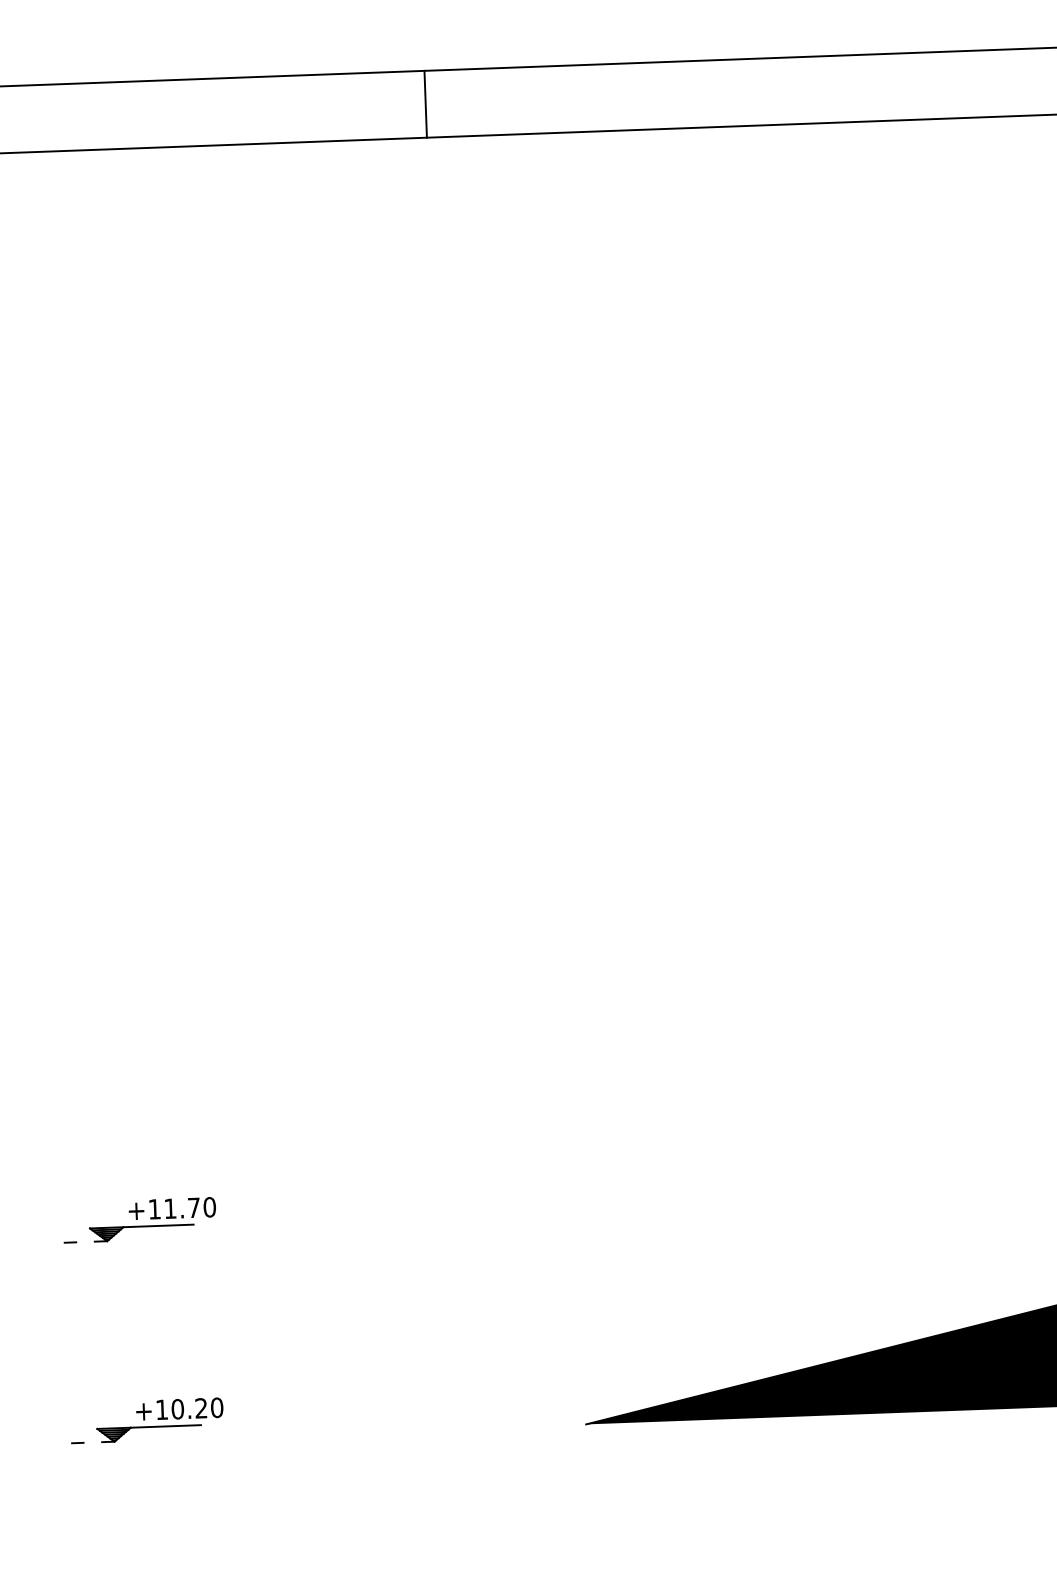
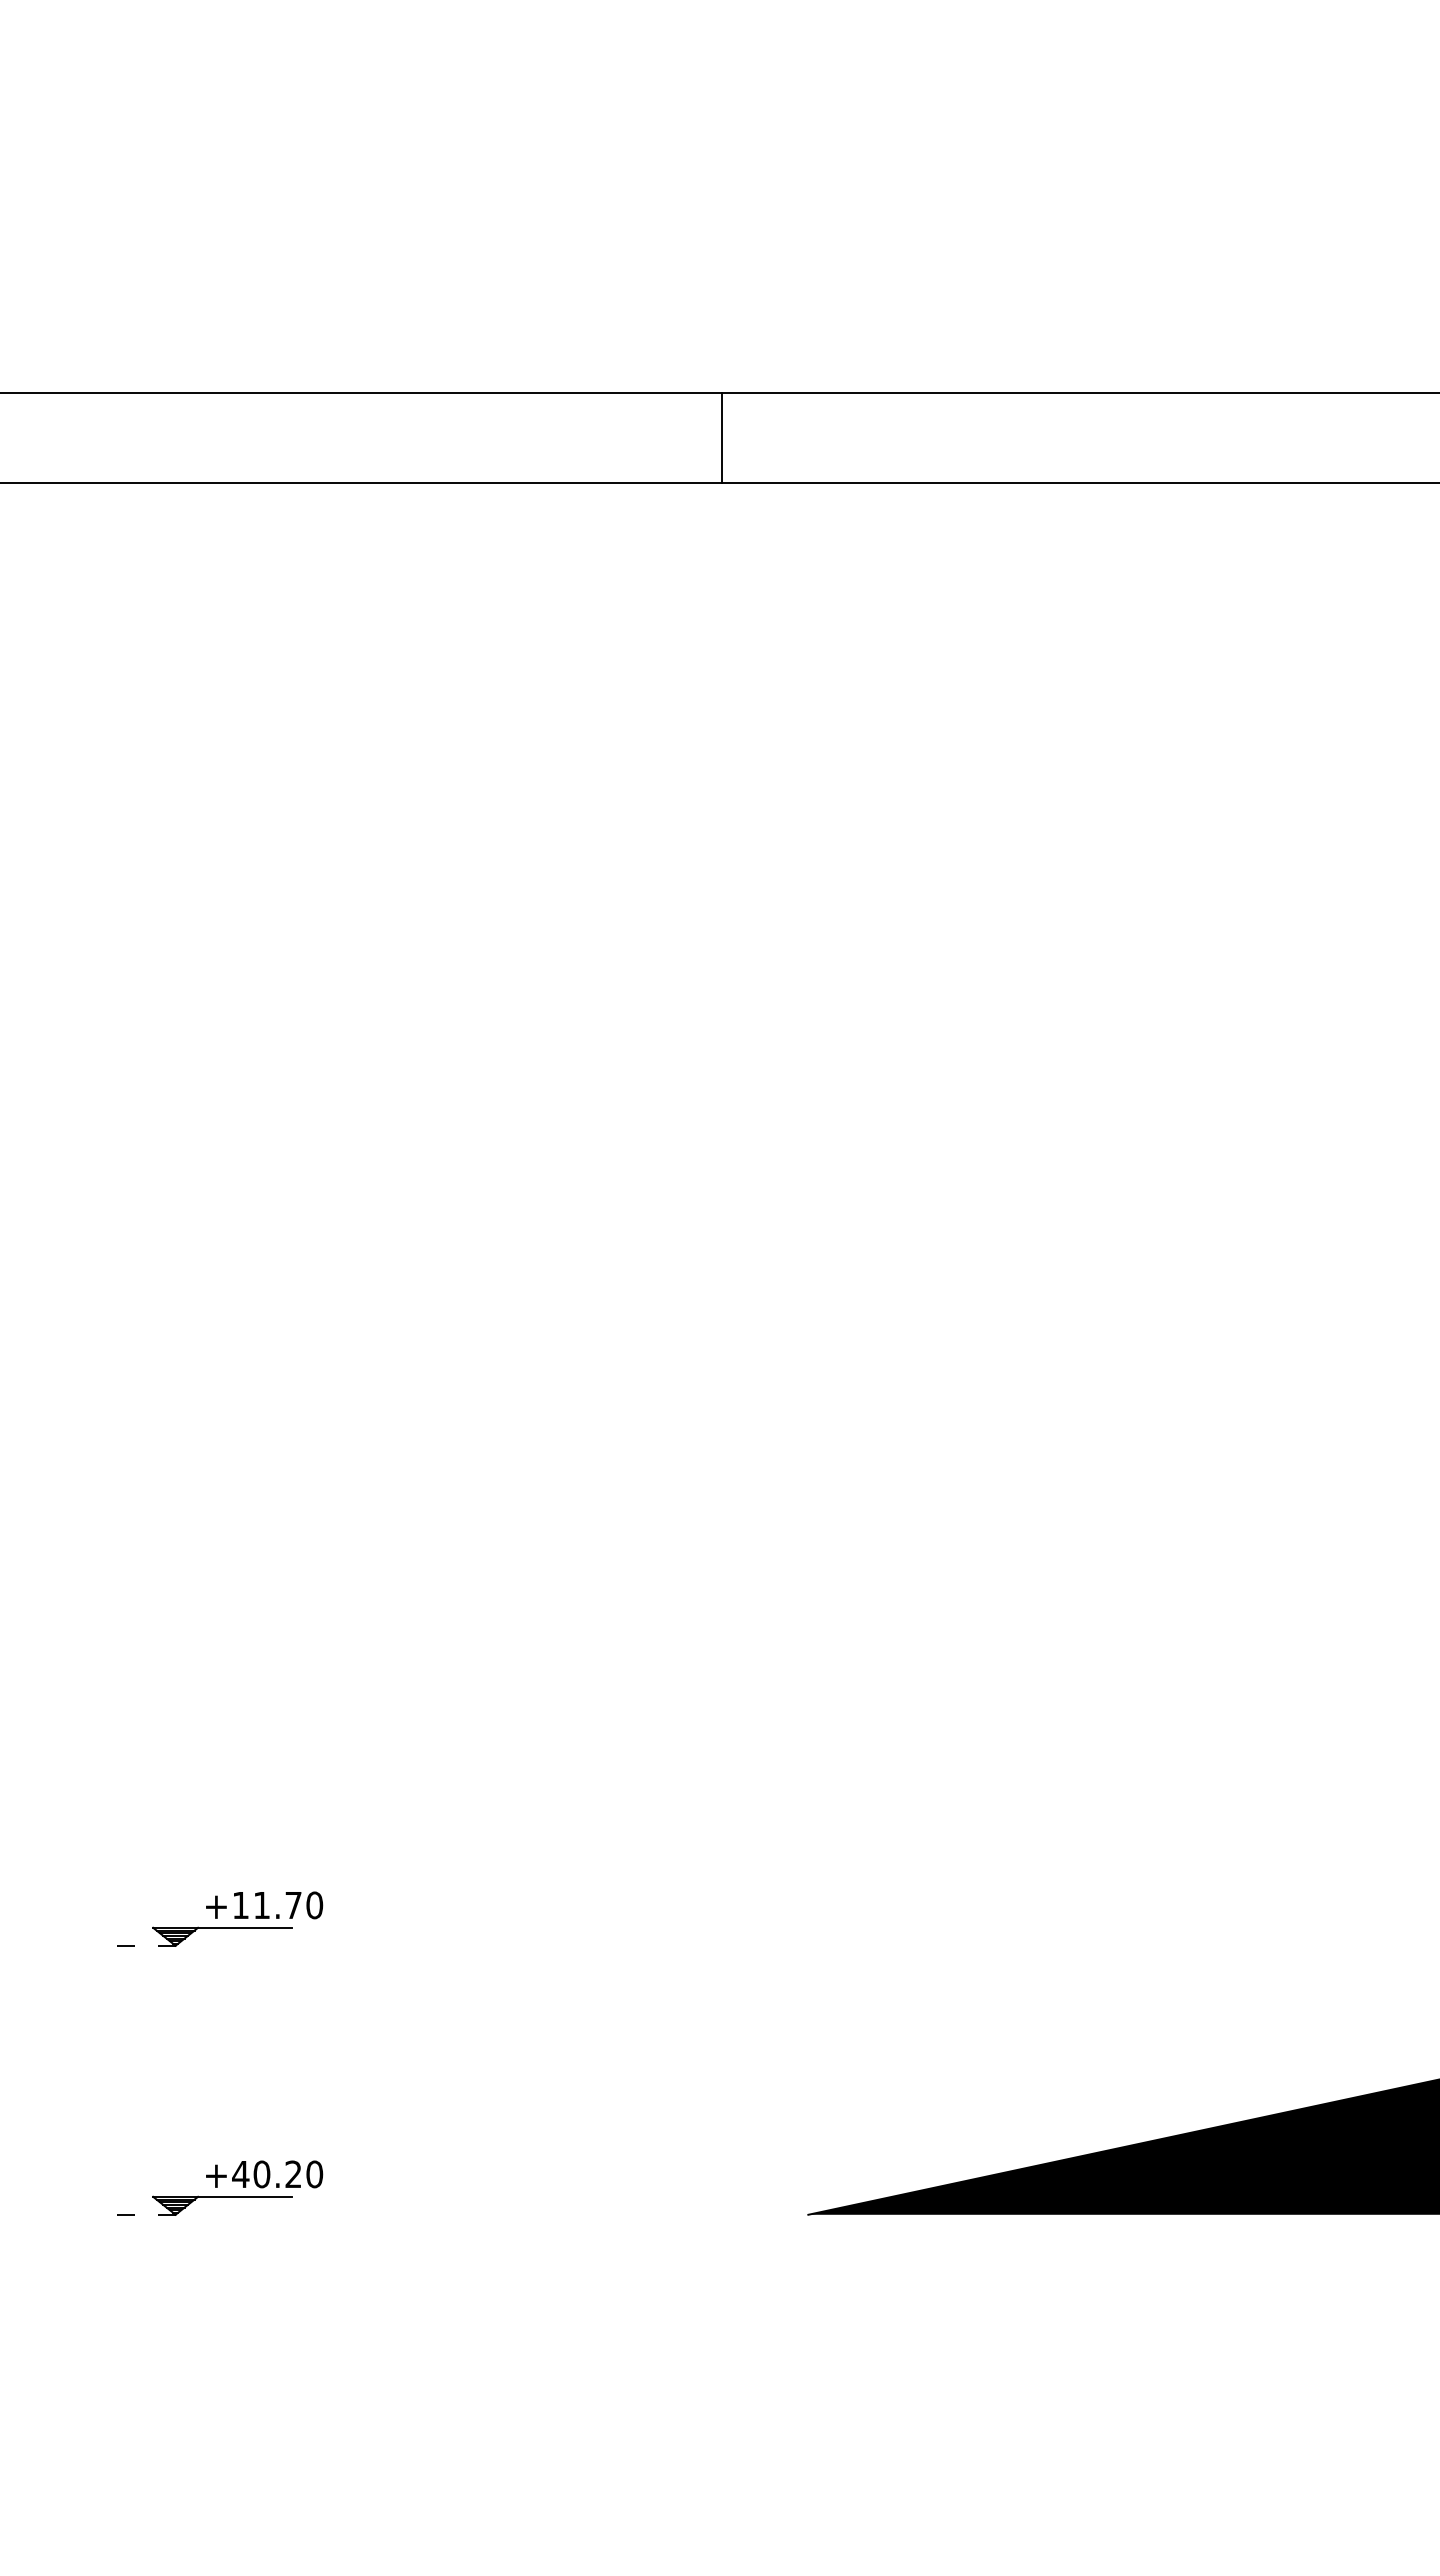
line: (425, 103) -> (722, 437), moved
text: (161, 1409) -> (240, 2174), +10.20 -> +40.20

